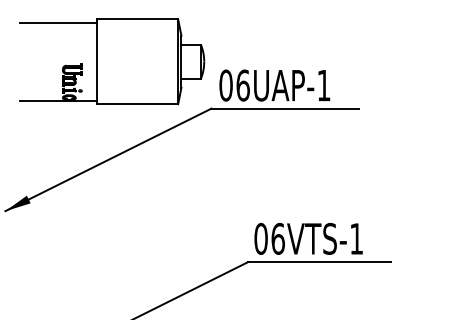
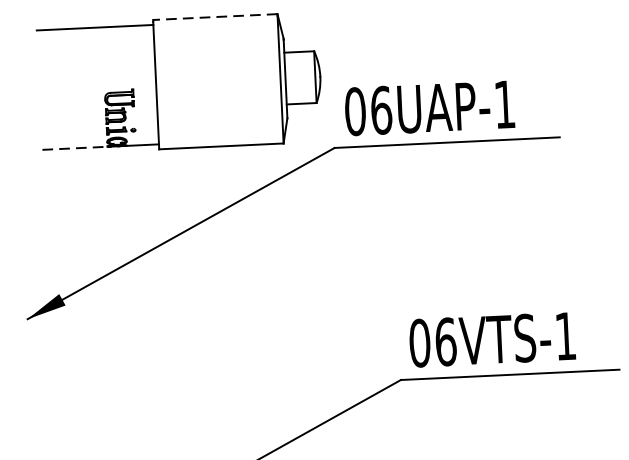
line: (137, 19) -> (215, 17), solid -> dashed
line: (42, 100) -> (76, 147), solid -> dashed

